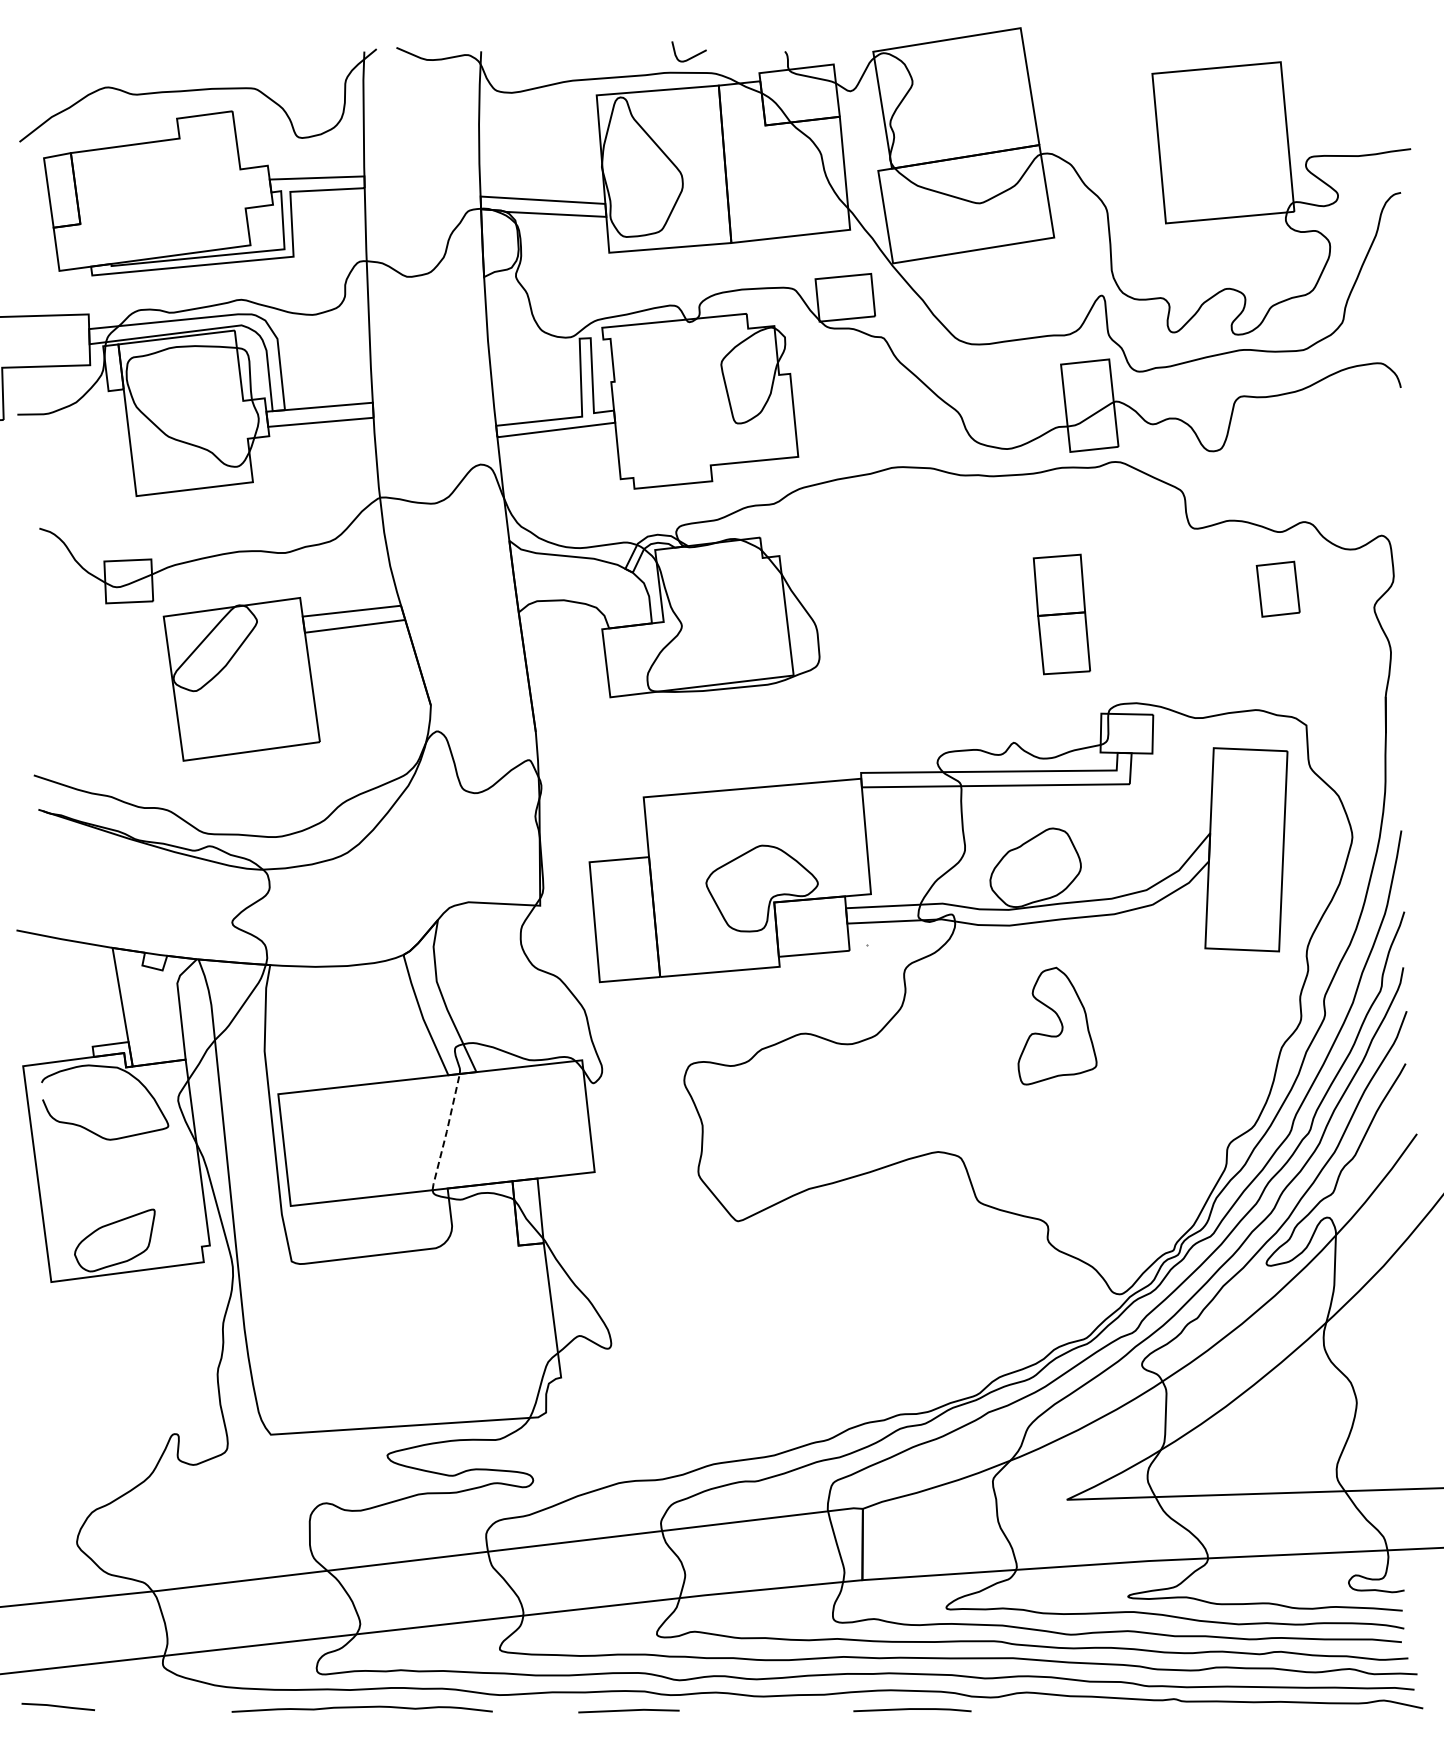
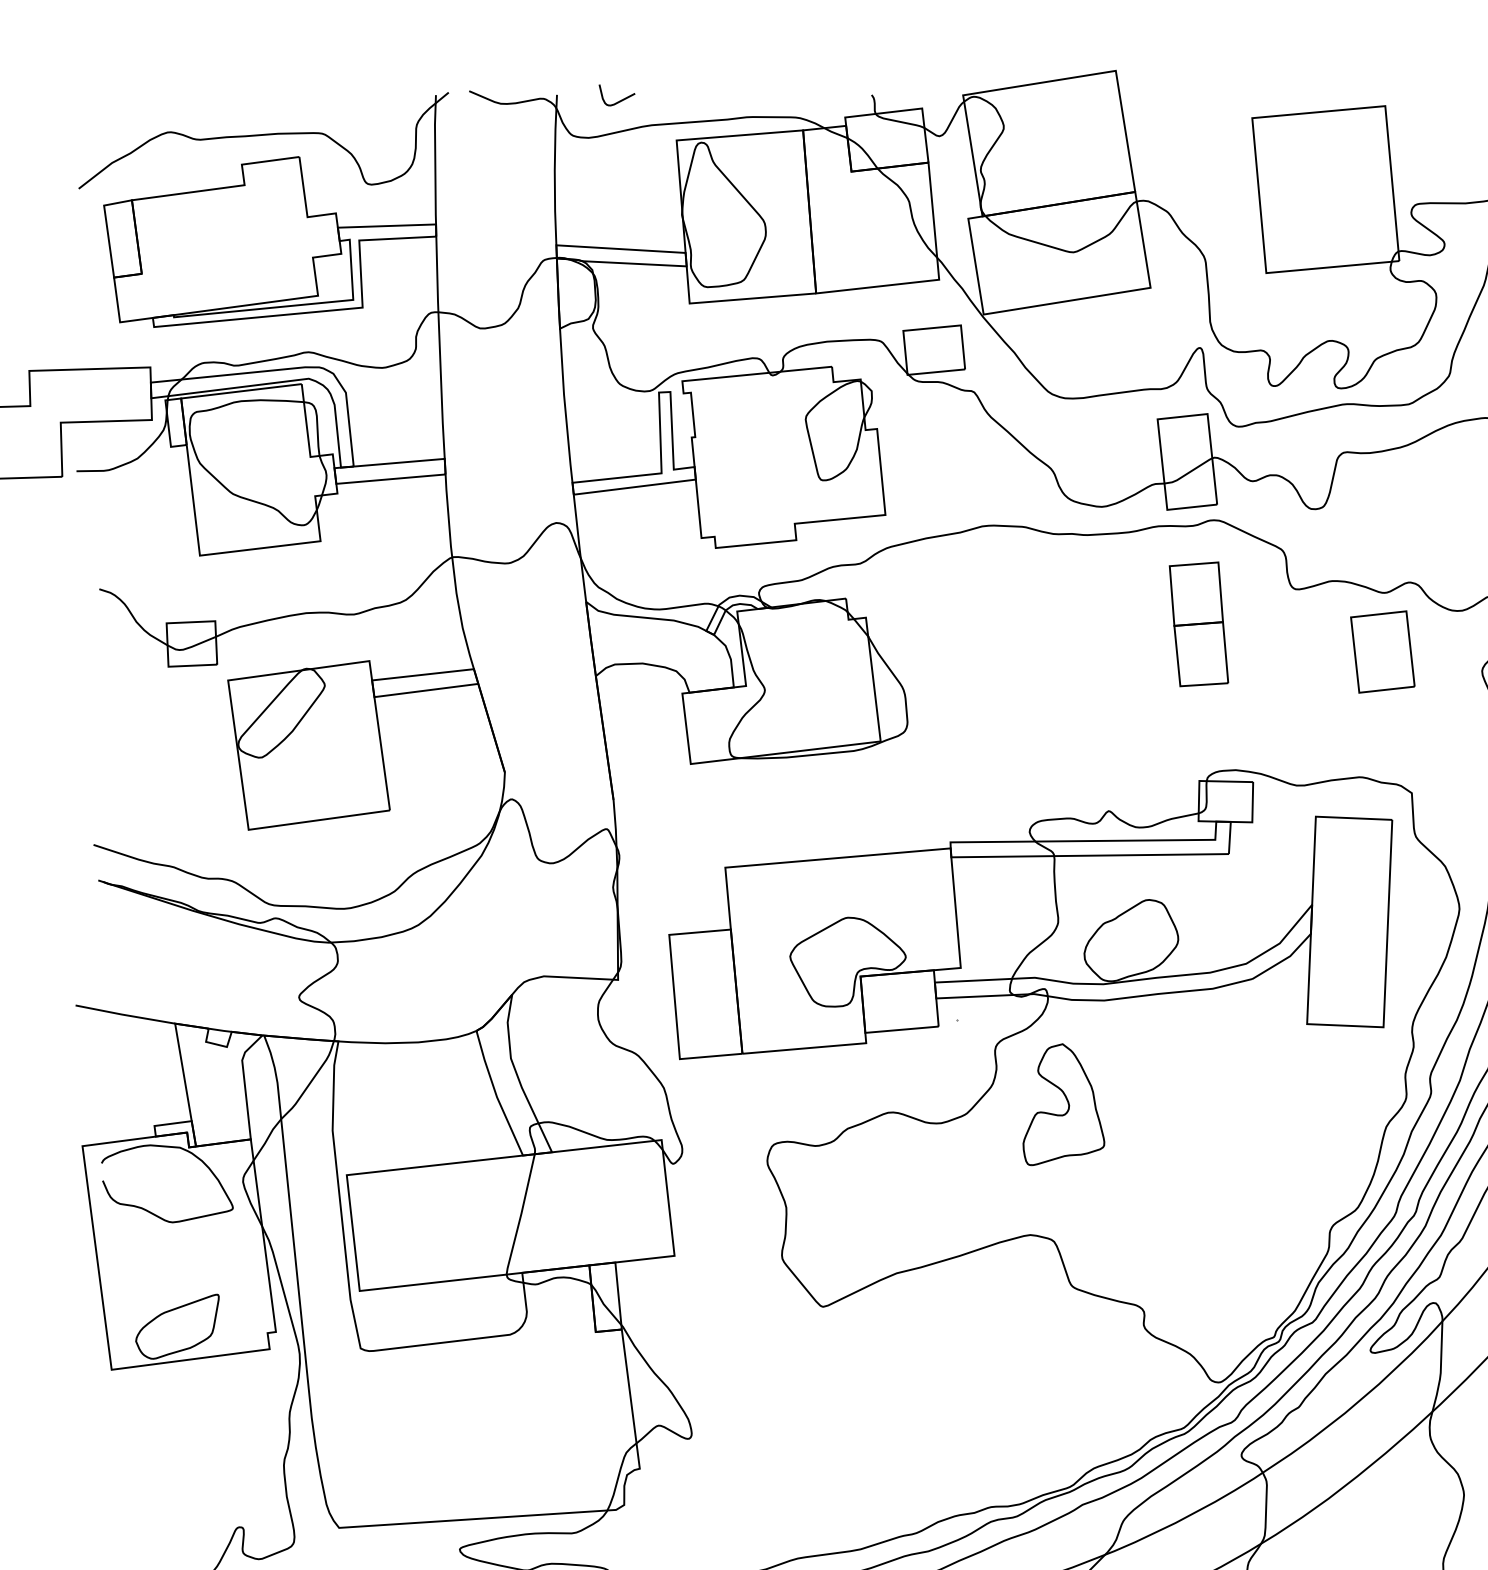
curve: (690, 57) -> (618, 101), moved
part: (1277, 589) -> (1381, 652), size x1.43
part: (1061, 614) -> (1198, 624), moved
part: (1057, 1025) -> (1063, 1104), moved
line: (446, 1132) -> (521, 1214), dashed -> solid

